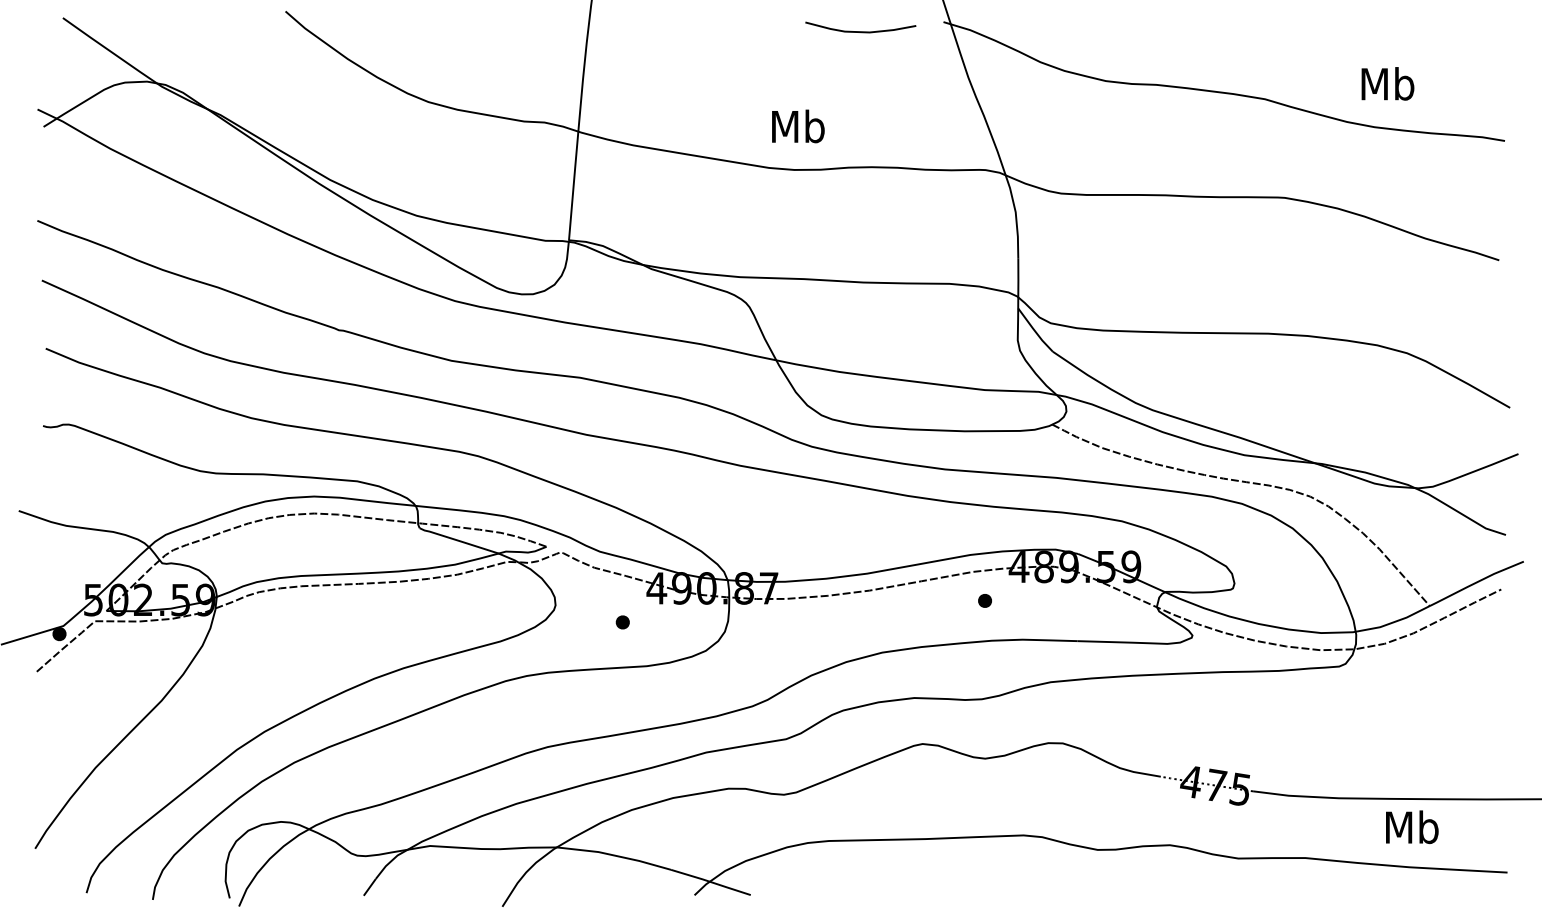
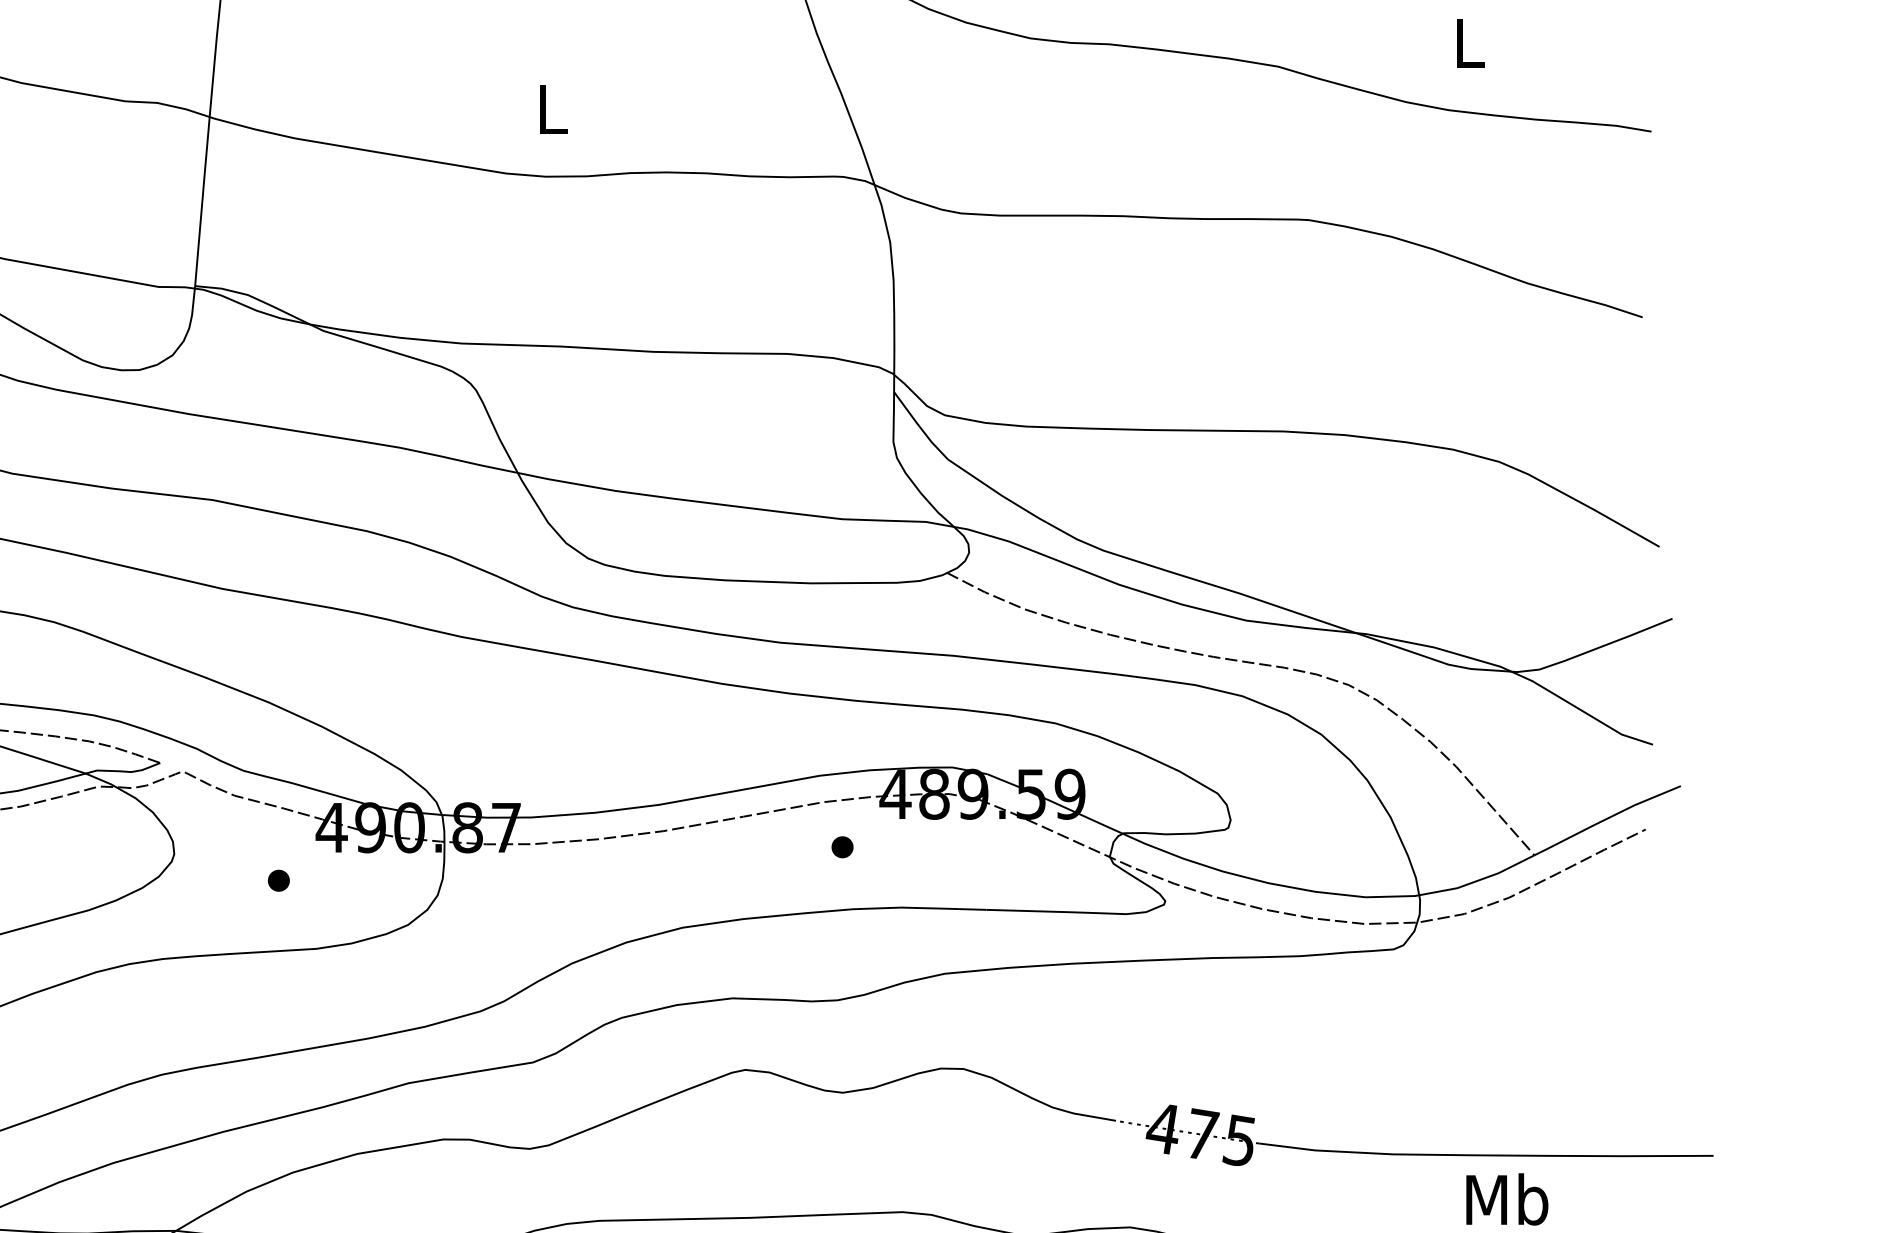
text: (1387, 83) -> (1468, 42), Mb -> L
text: (798, 126) -> (552, 109), Mb -> L

